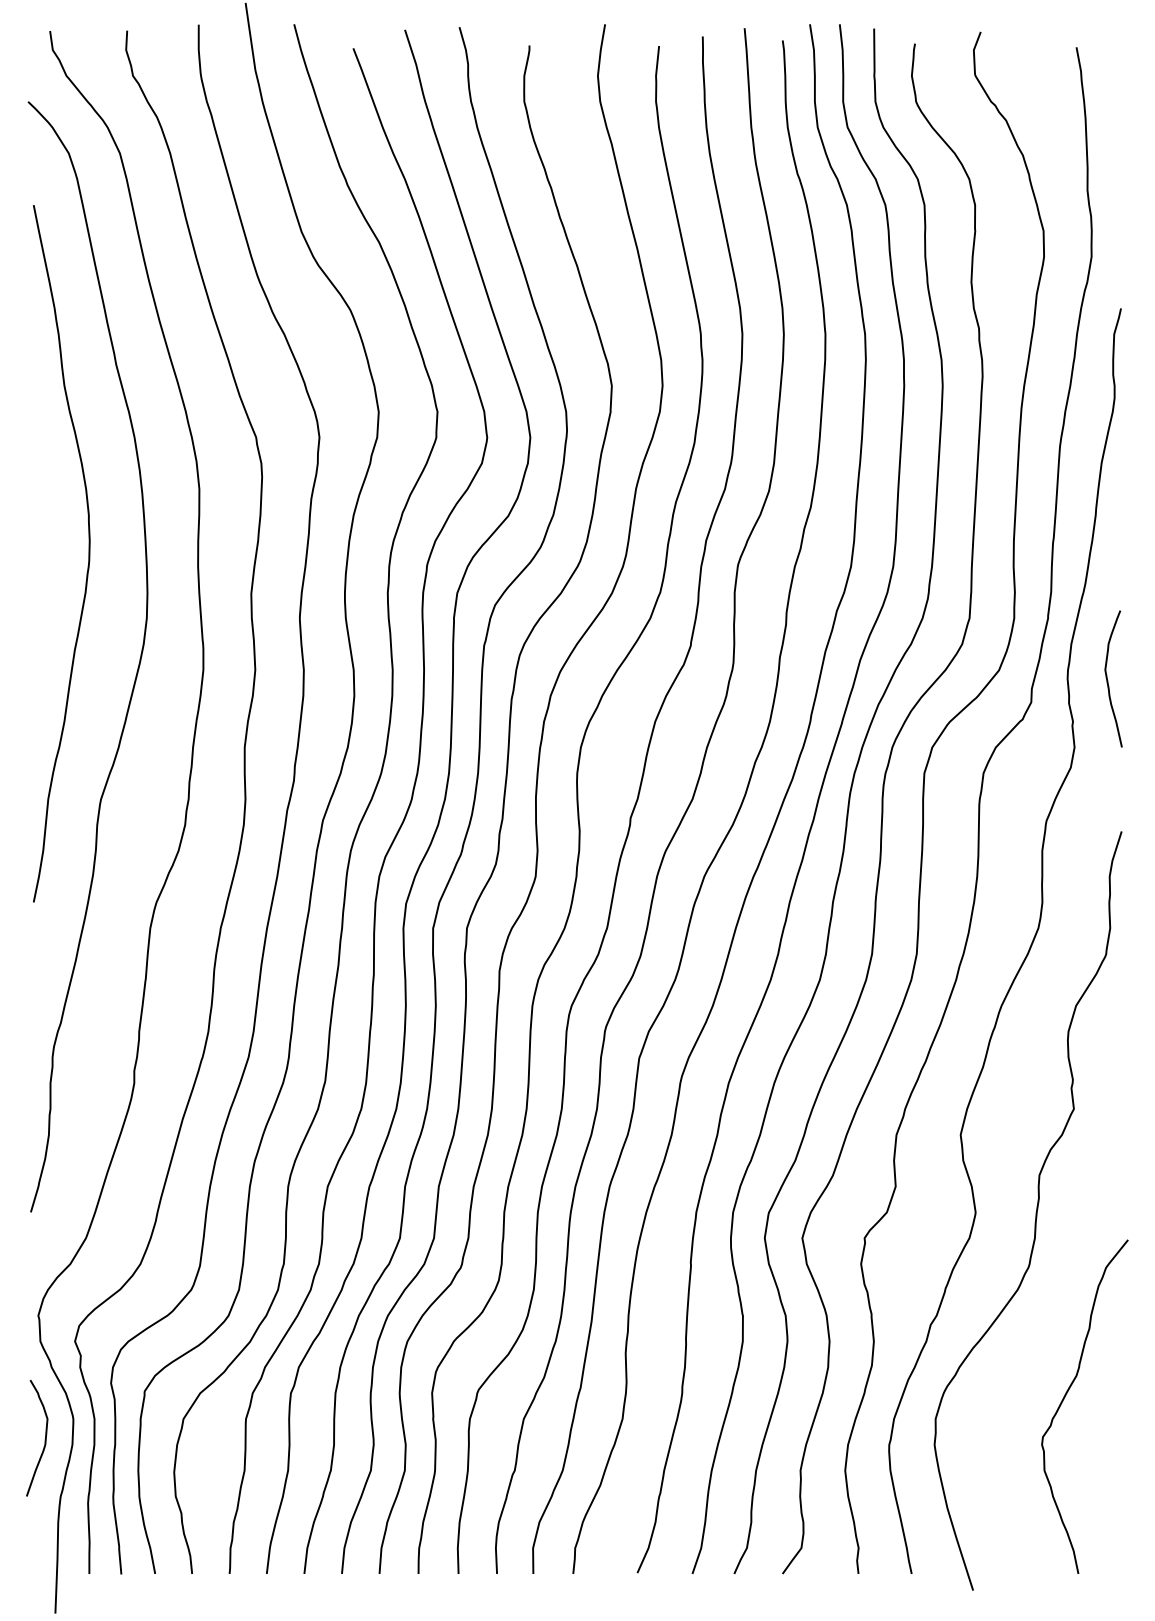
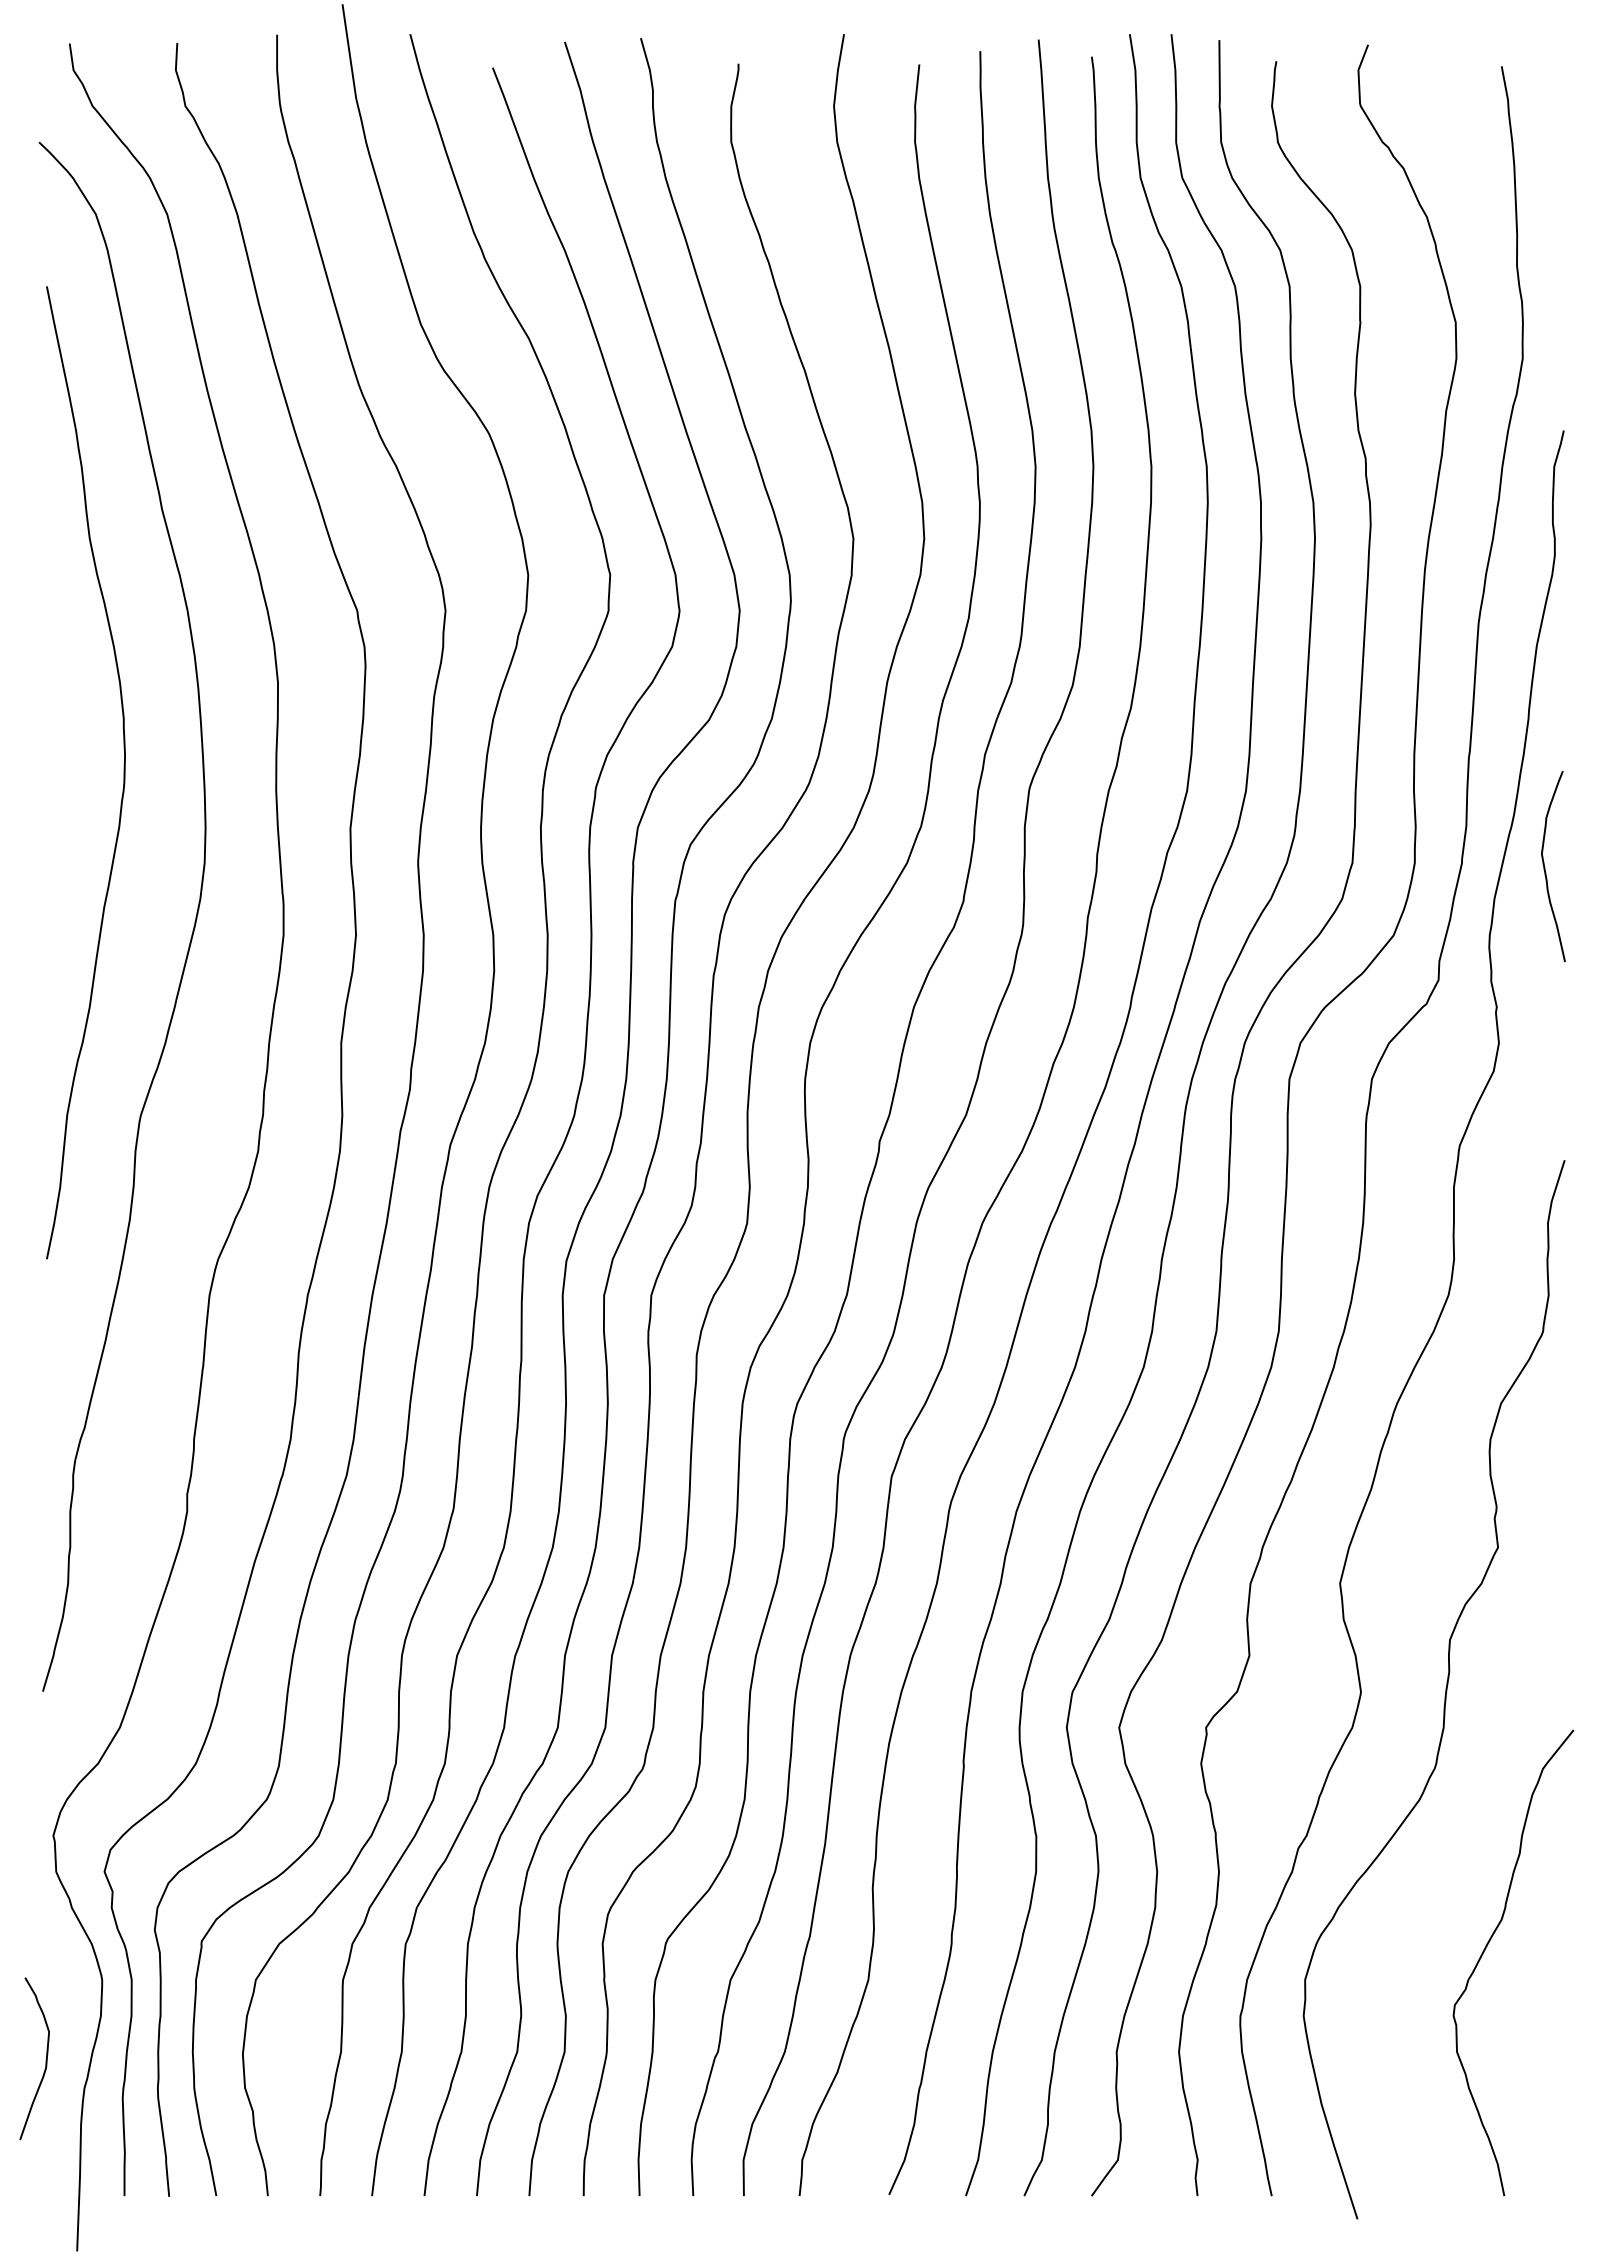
curve: (1107, 679) -> (1545, 867), moved
curve: (44, 1438) -> (45, 2059), moved

